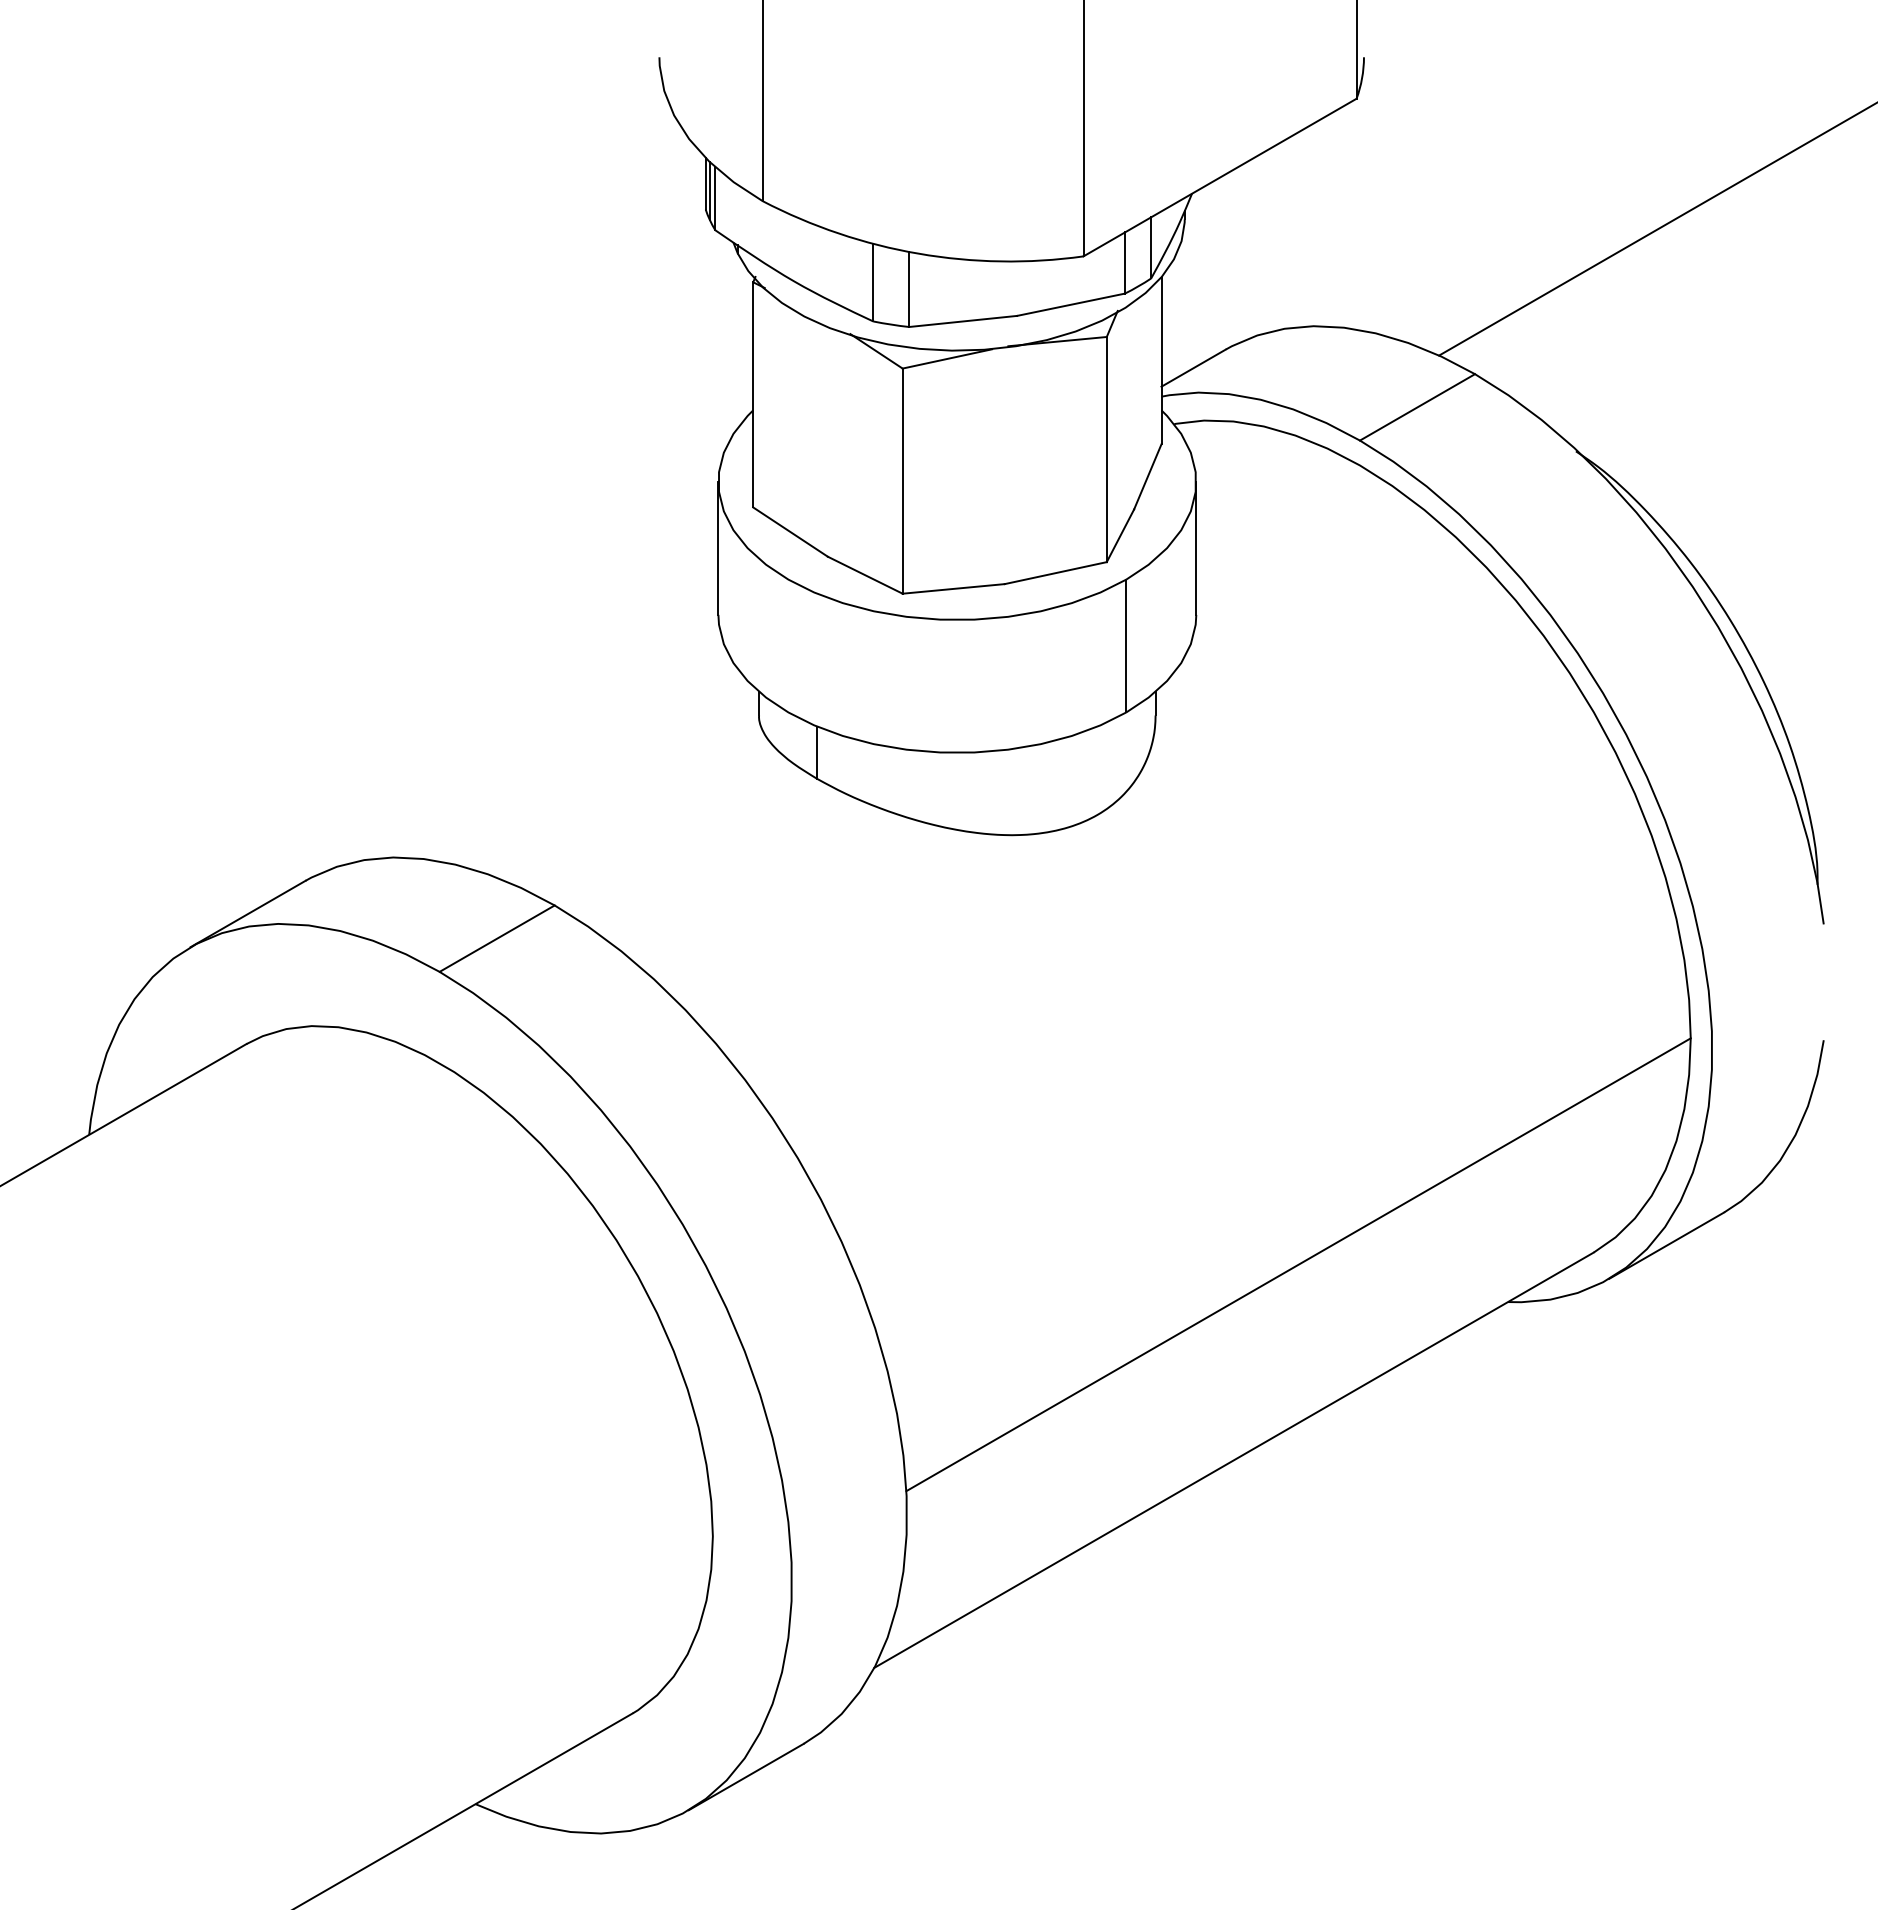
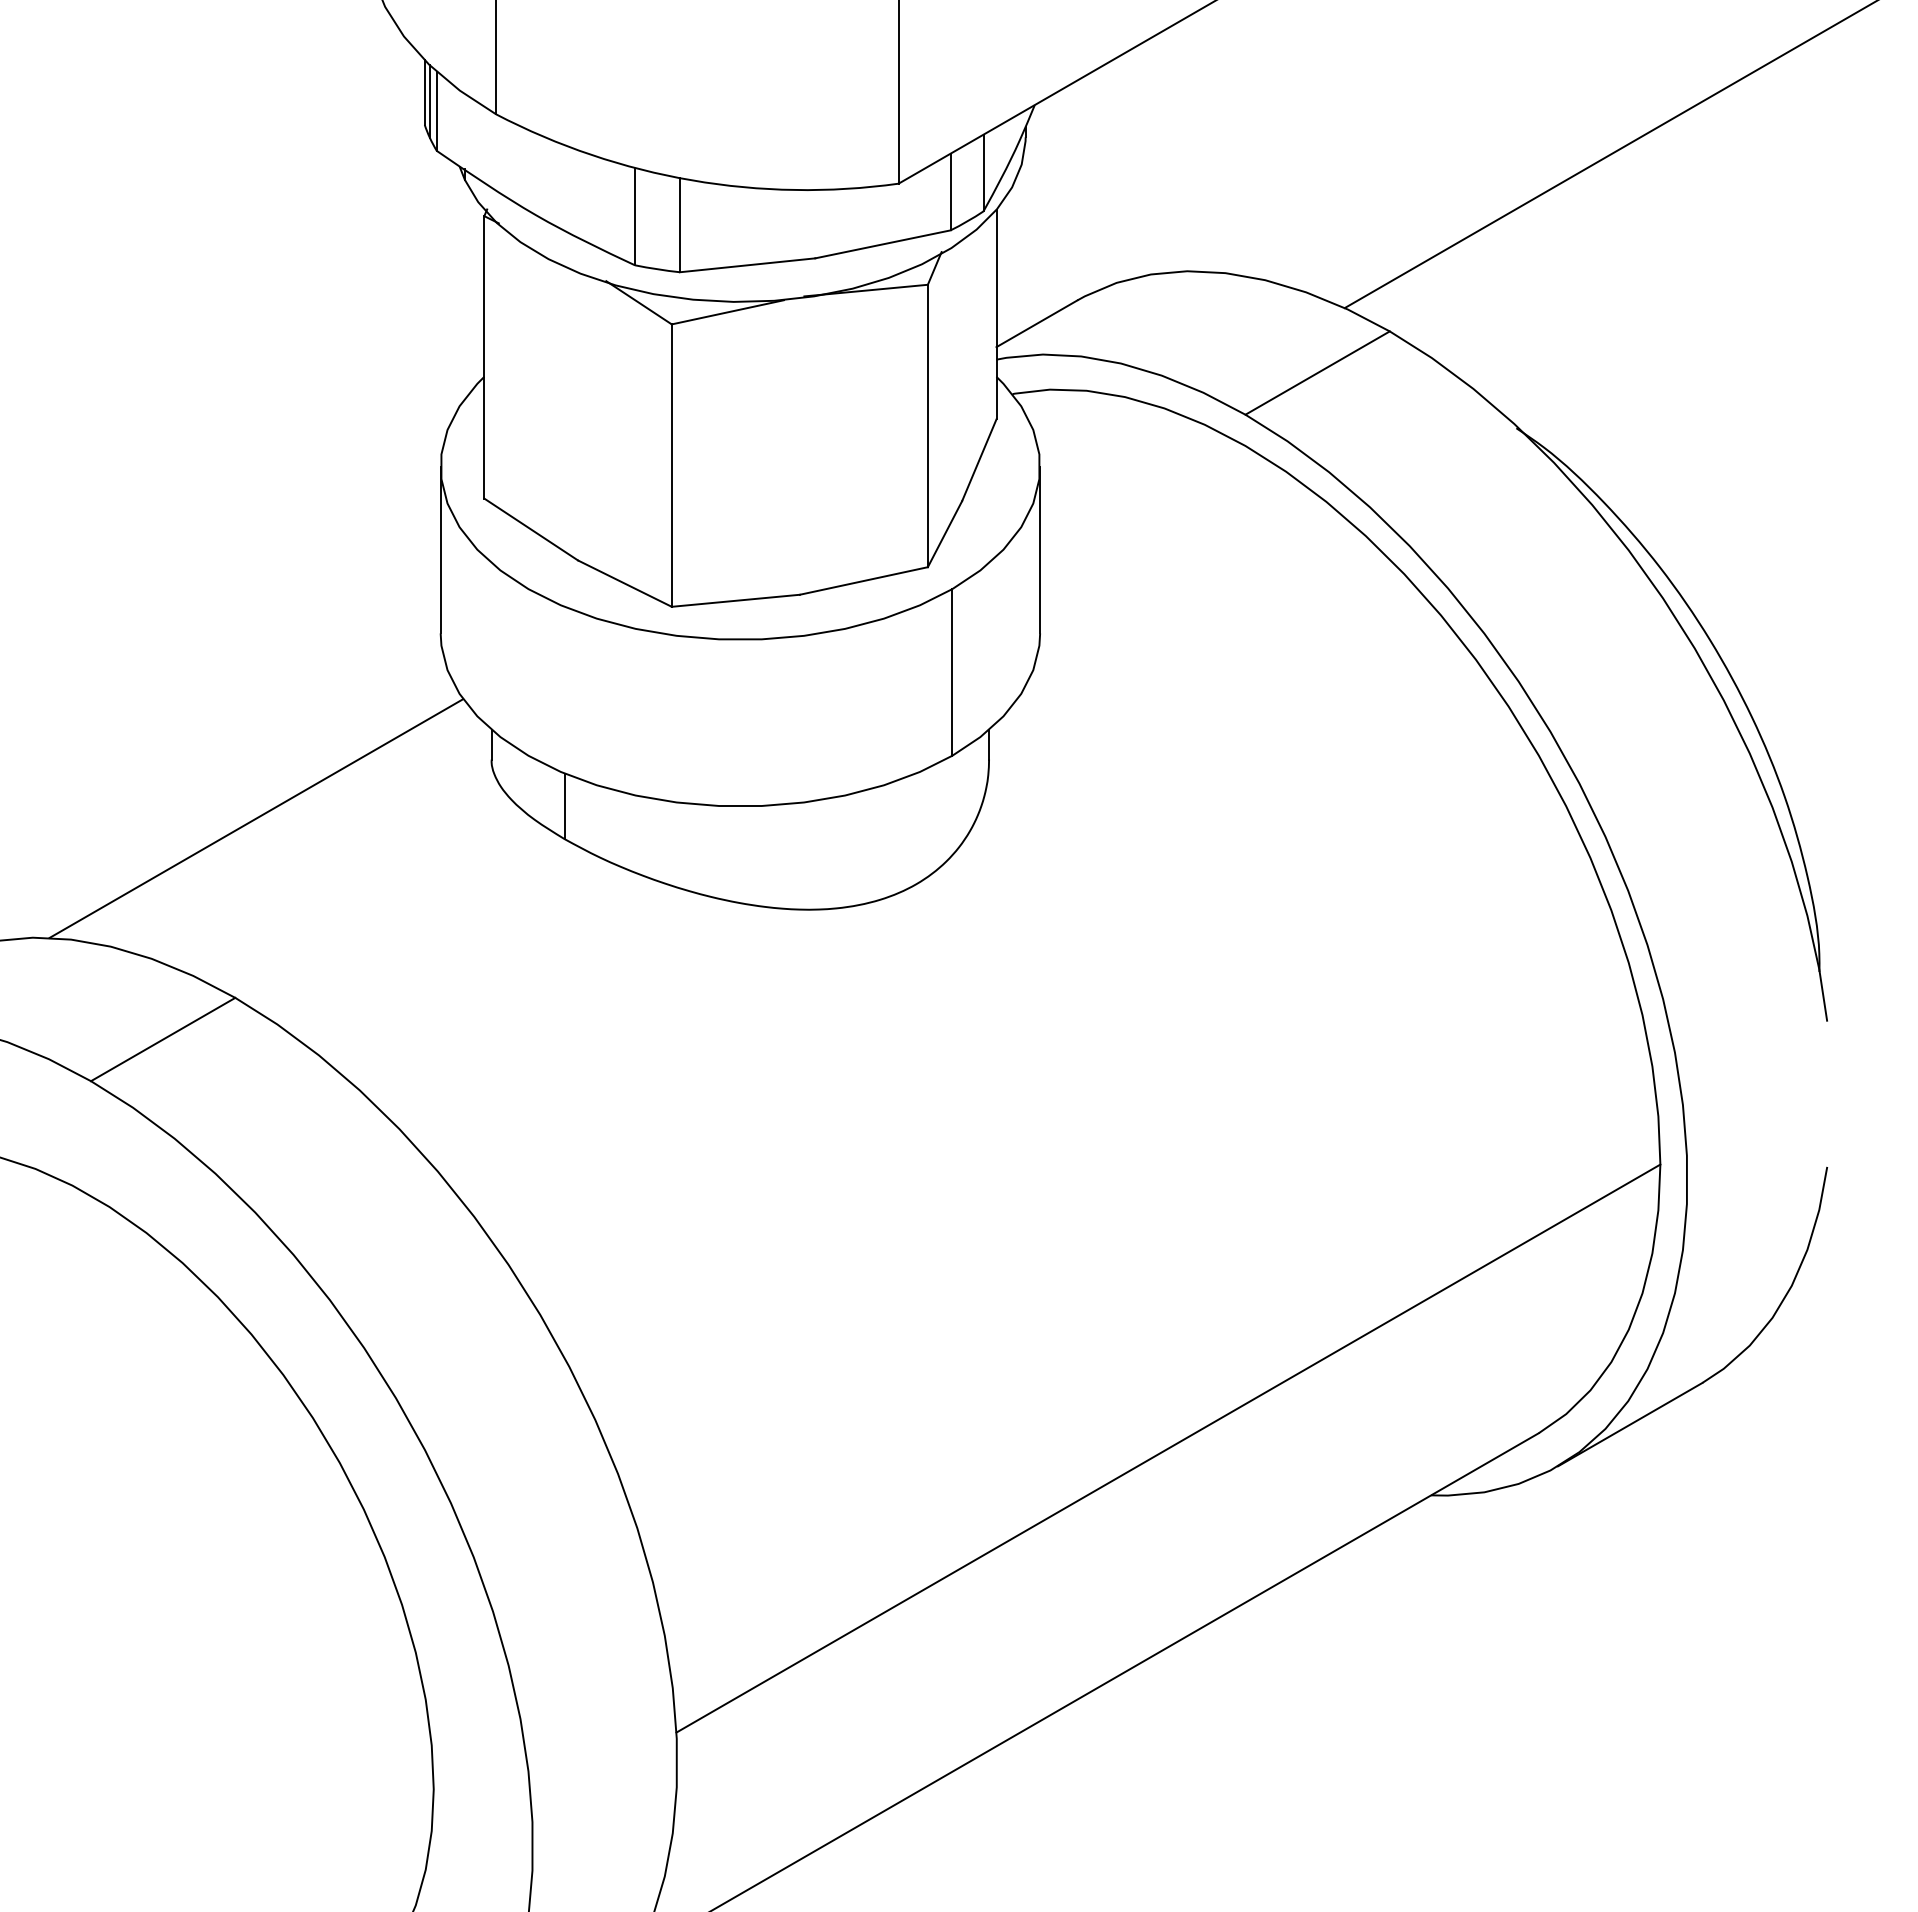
line: (571, 762) -> (256, 818), added

